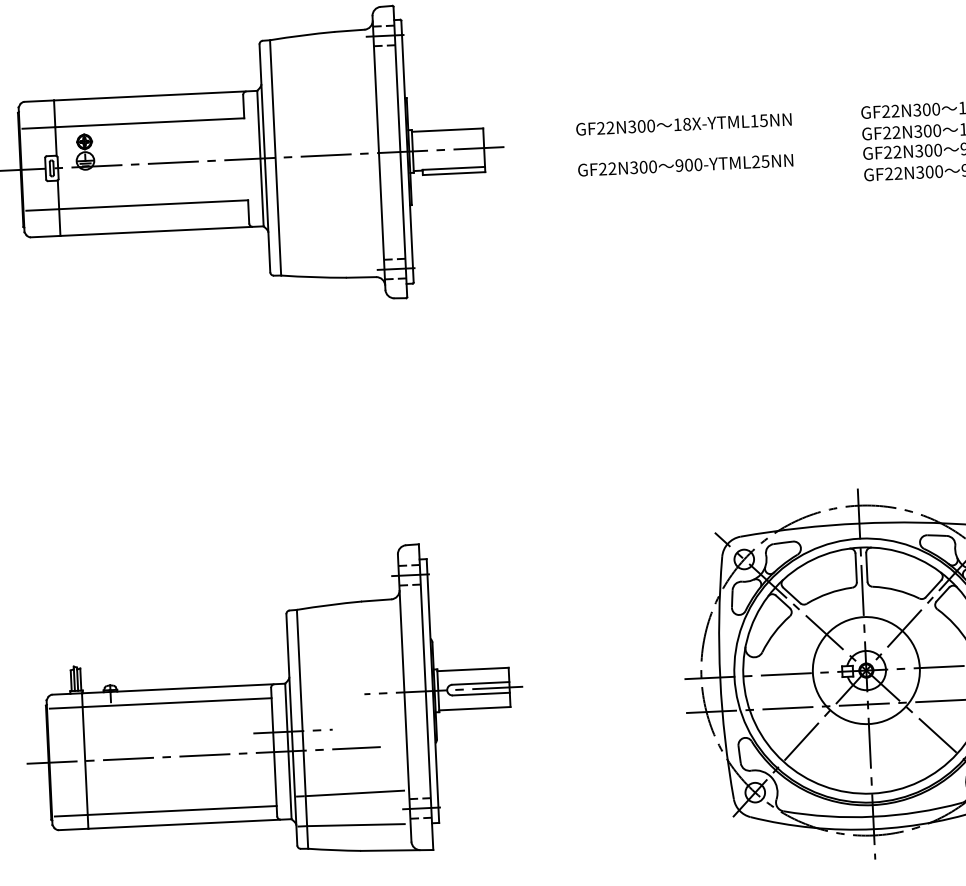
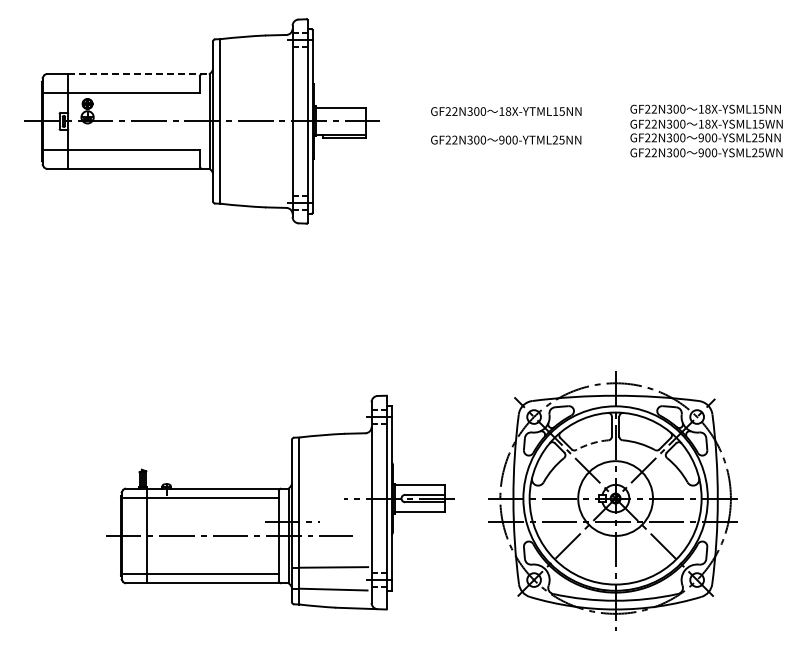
line: (156, 96) -> (139, 74), solid -> dashed
arc: (828, 593) -> (591, 443), solid -> dashed
part: (274, 704) -> (280, 502), moved

